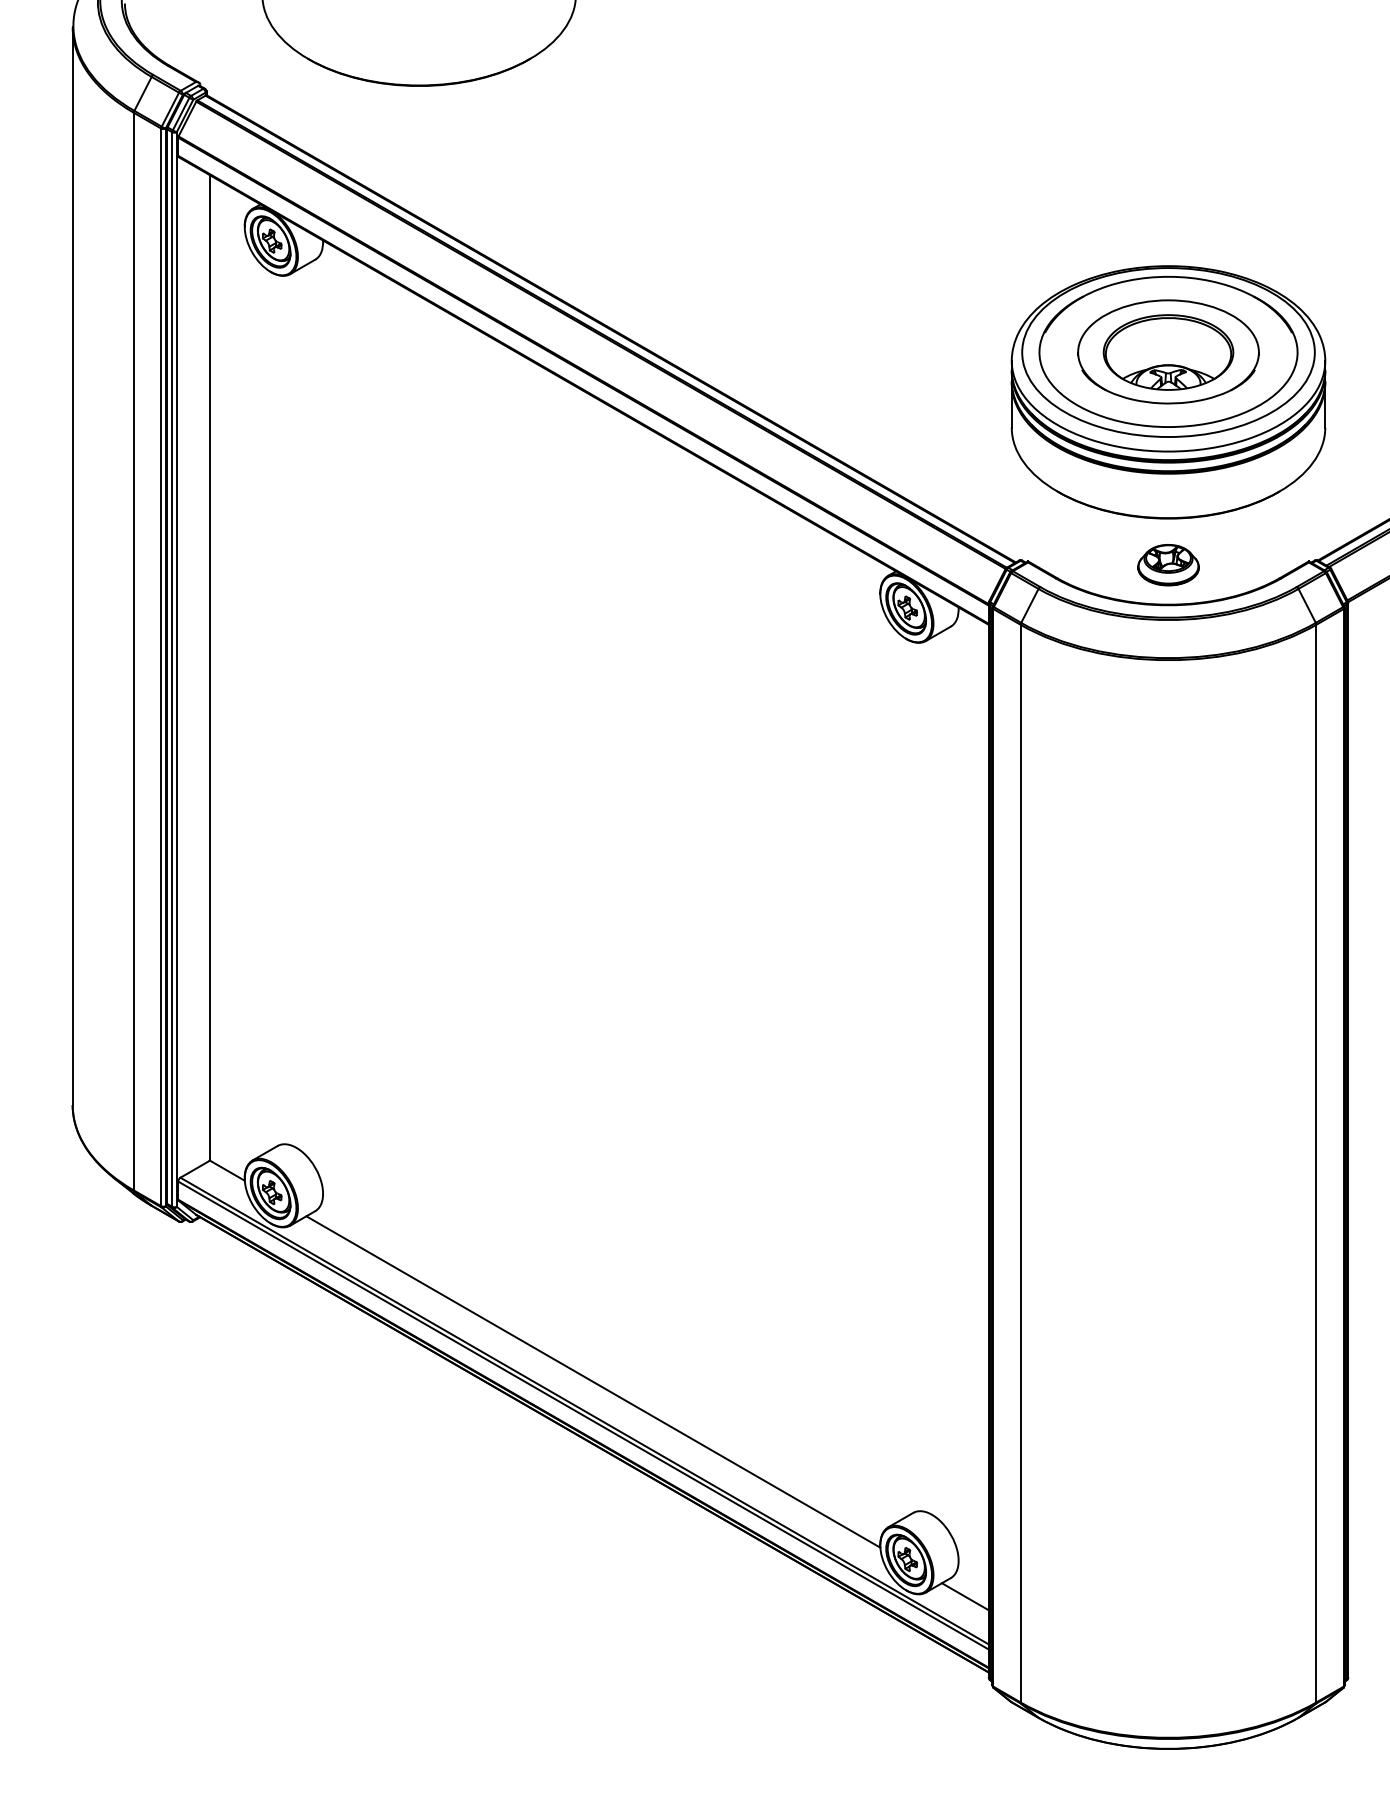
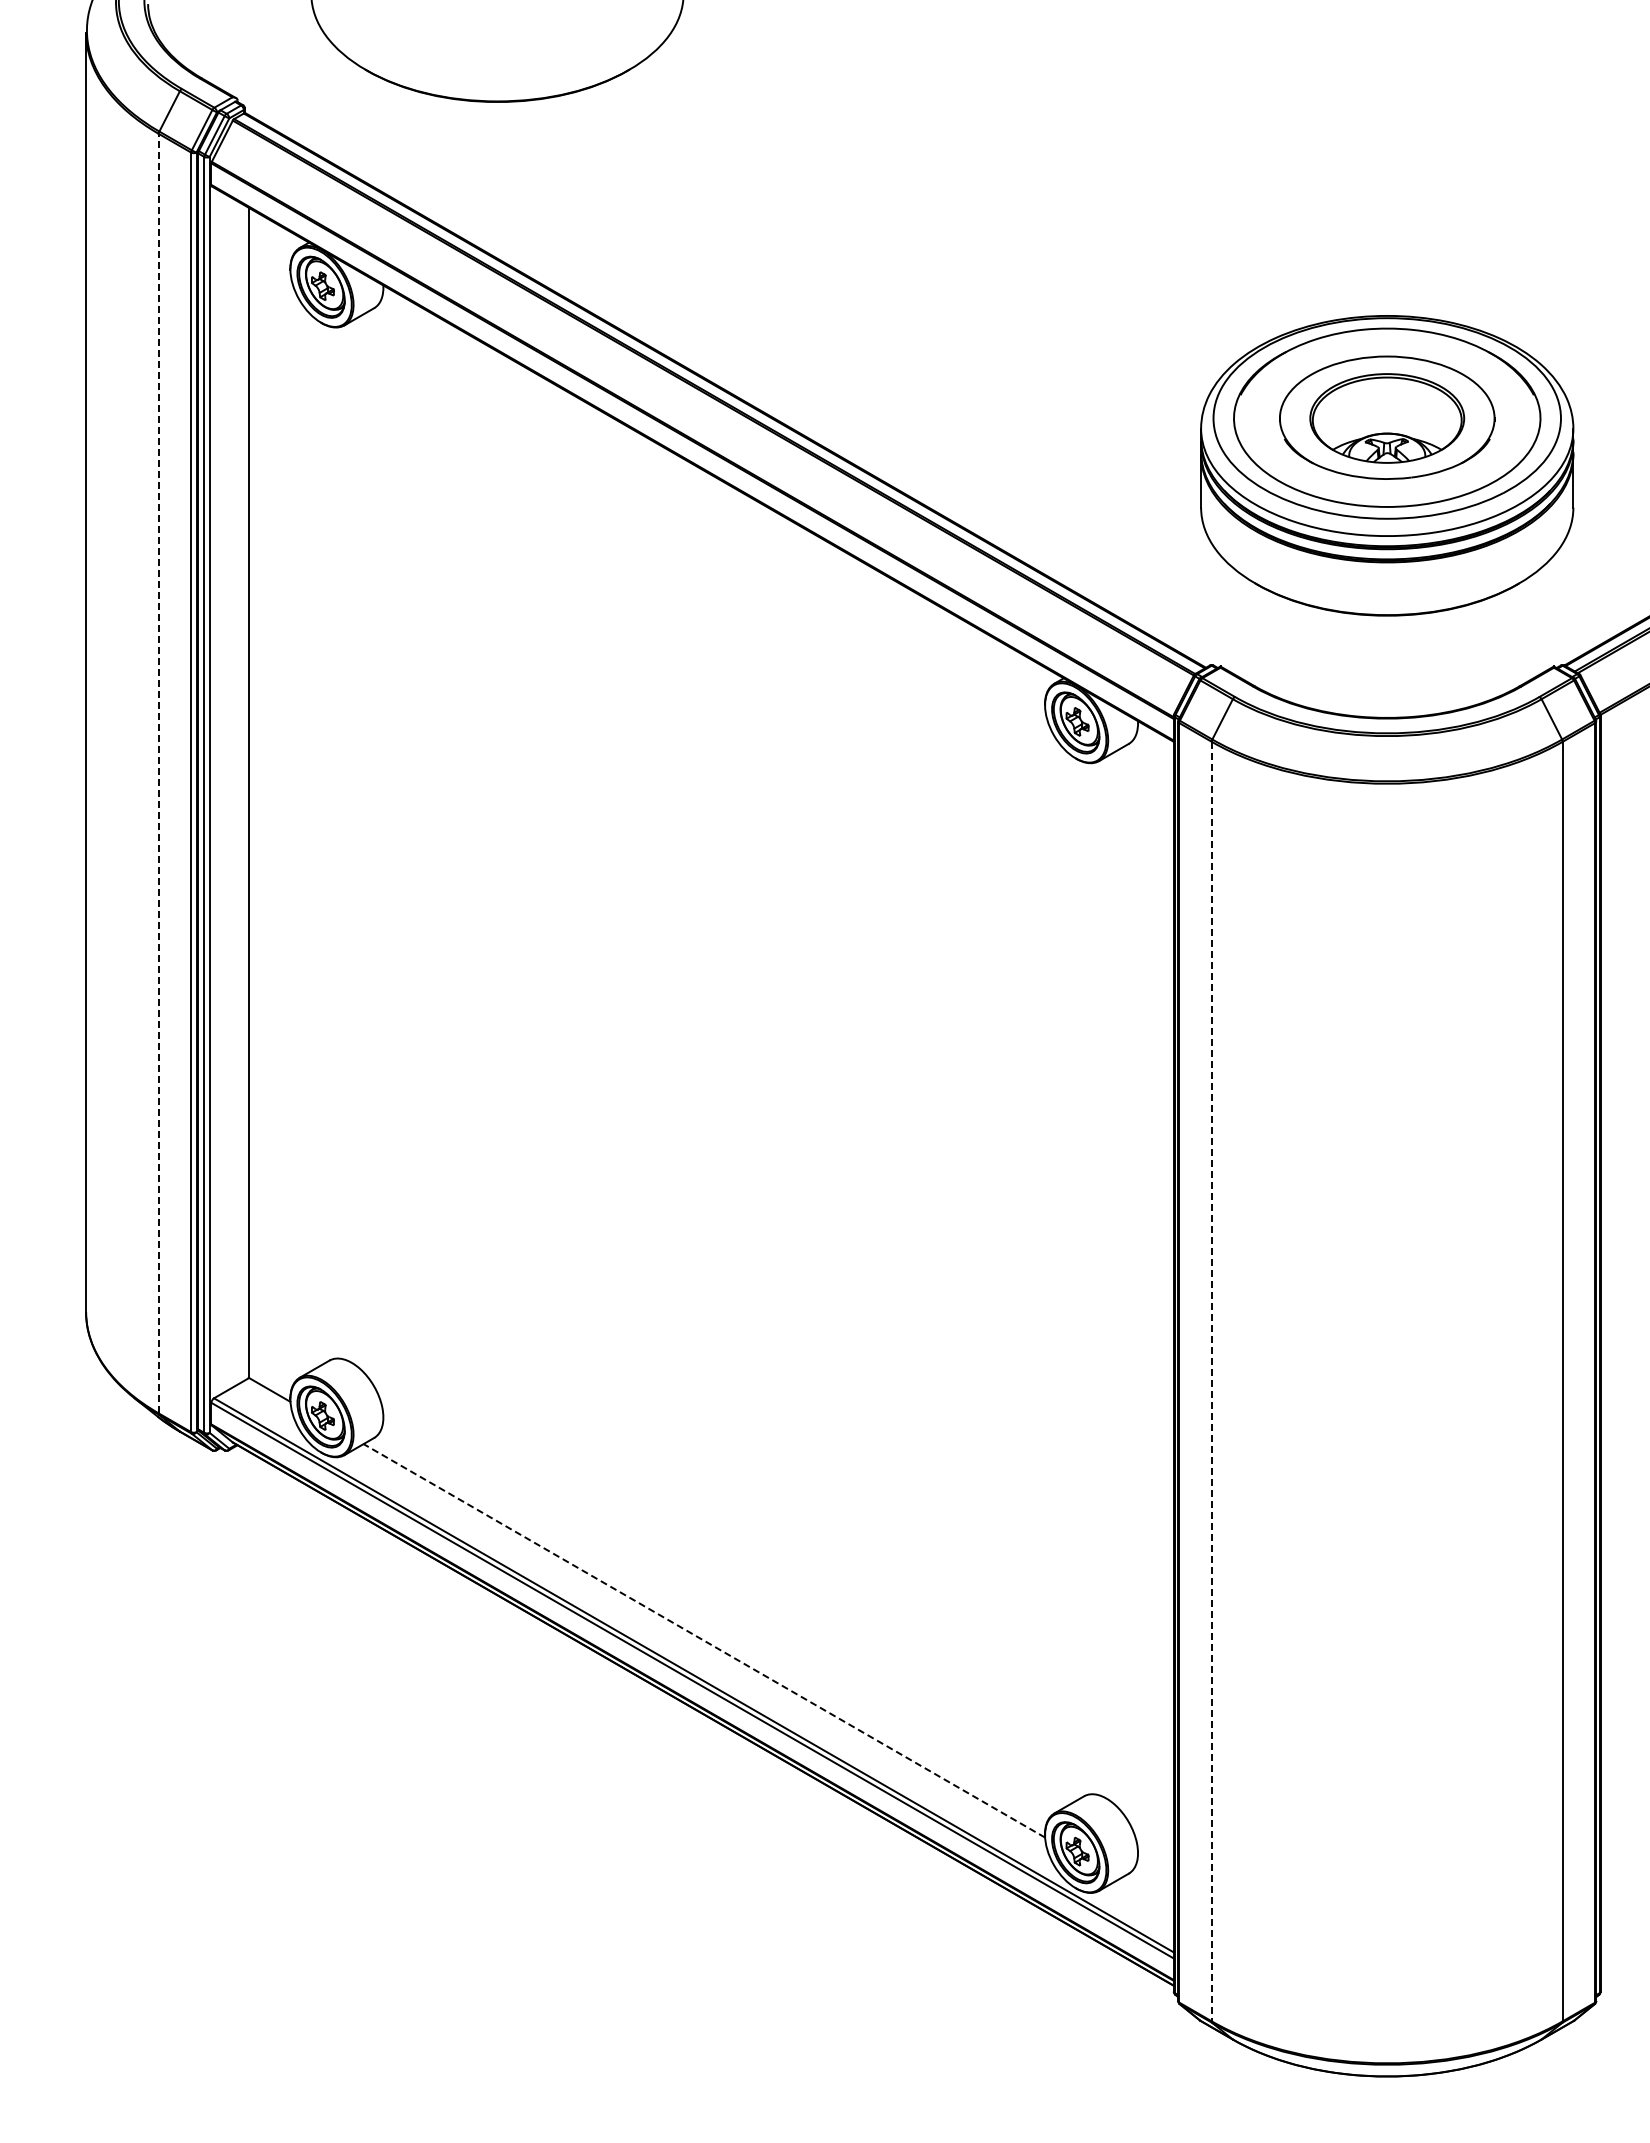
part: (1168, 564) -> (1387, 670), removed
line: (133, 651) -> (158, 773), solid -> dashed
line: (1020, 1163) -> (1211, 1381), solid -> dashed
line: (592, 1381) -> (703, 1640), solid -> dashed
line: (964, 1596) -> (1145, 1895), removed

